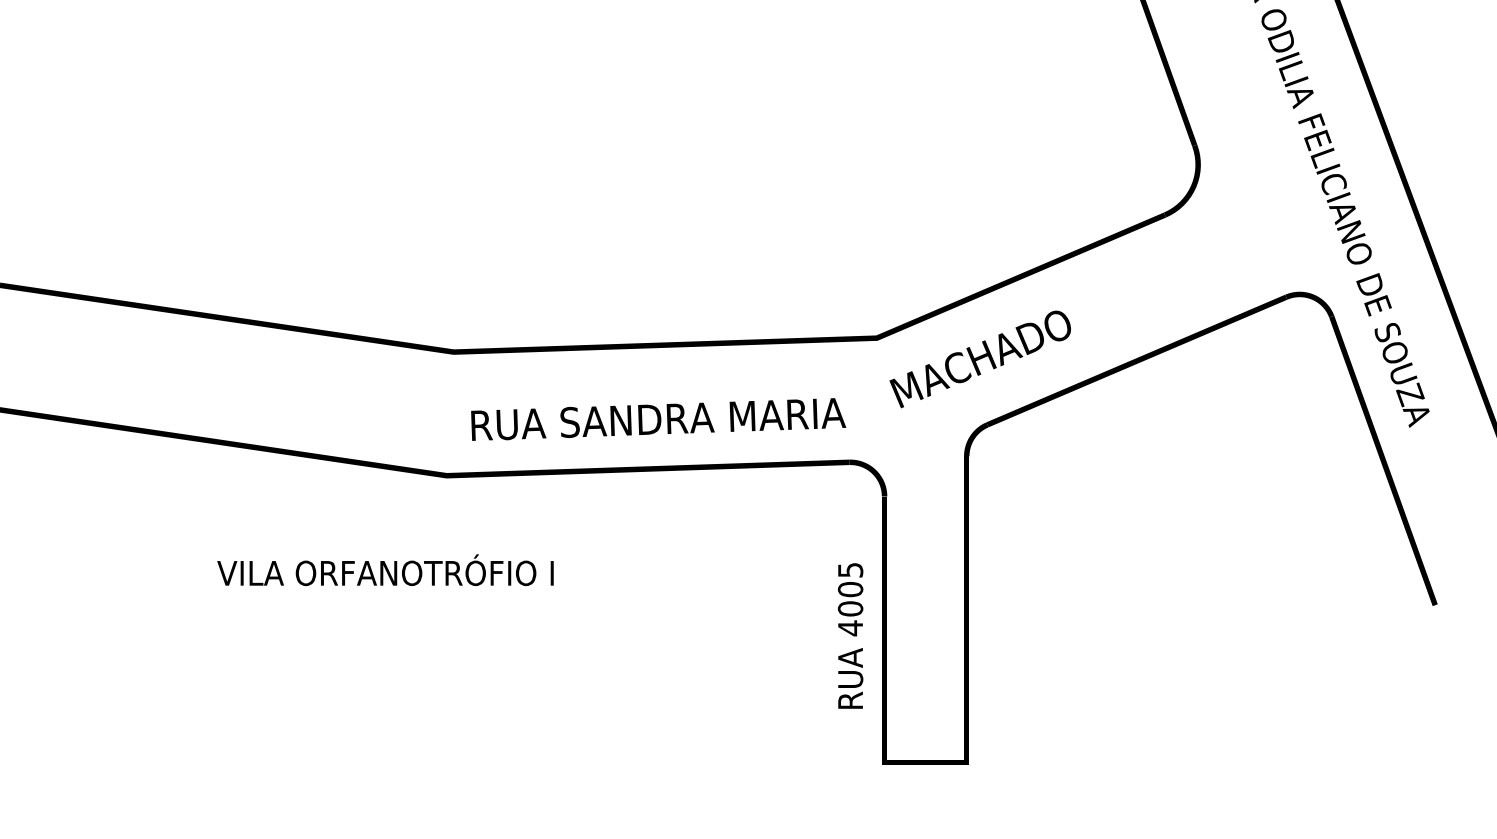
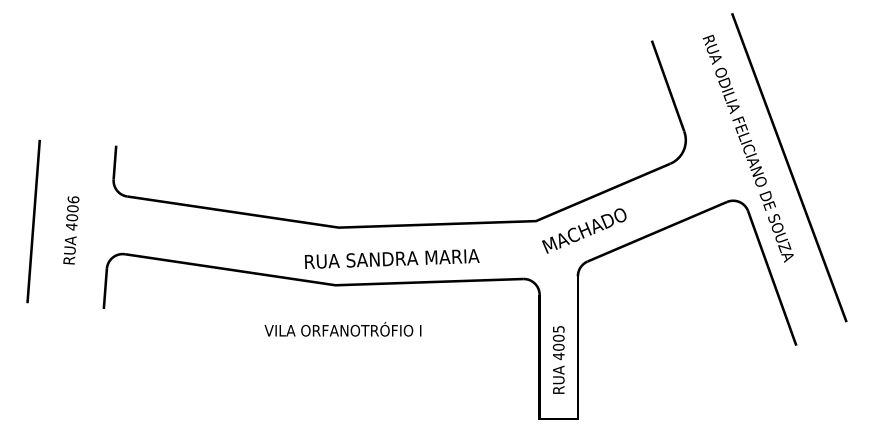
text: (659, 418) -> (392, 258), moved
text: (384, 570) -> (342, 329), moved
text: (849, 634) -> (558, 359), moved

